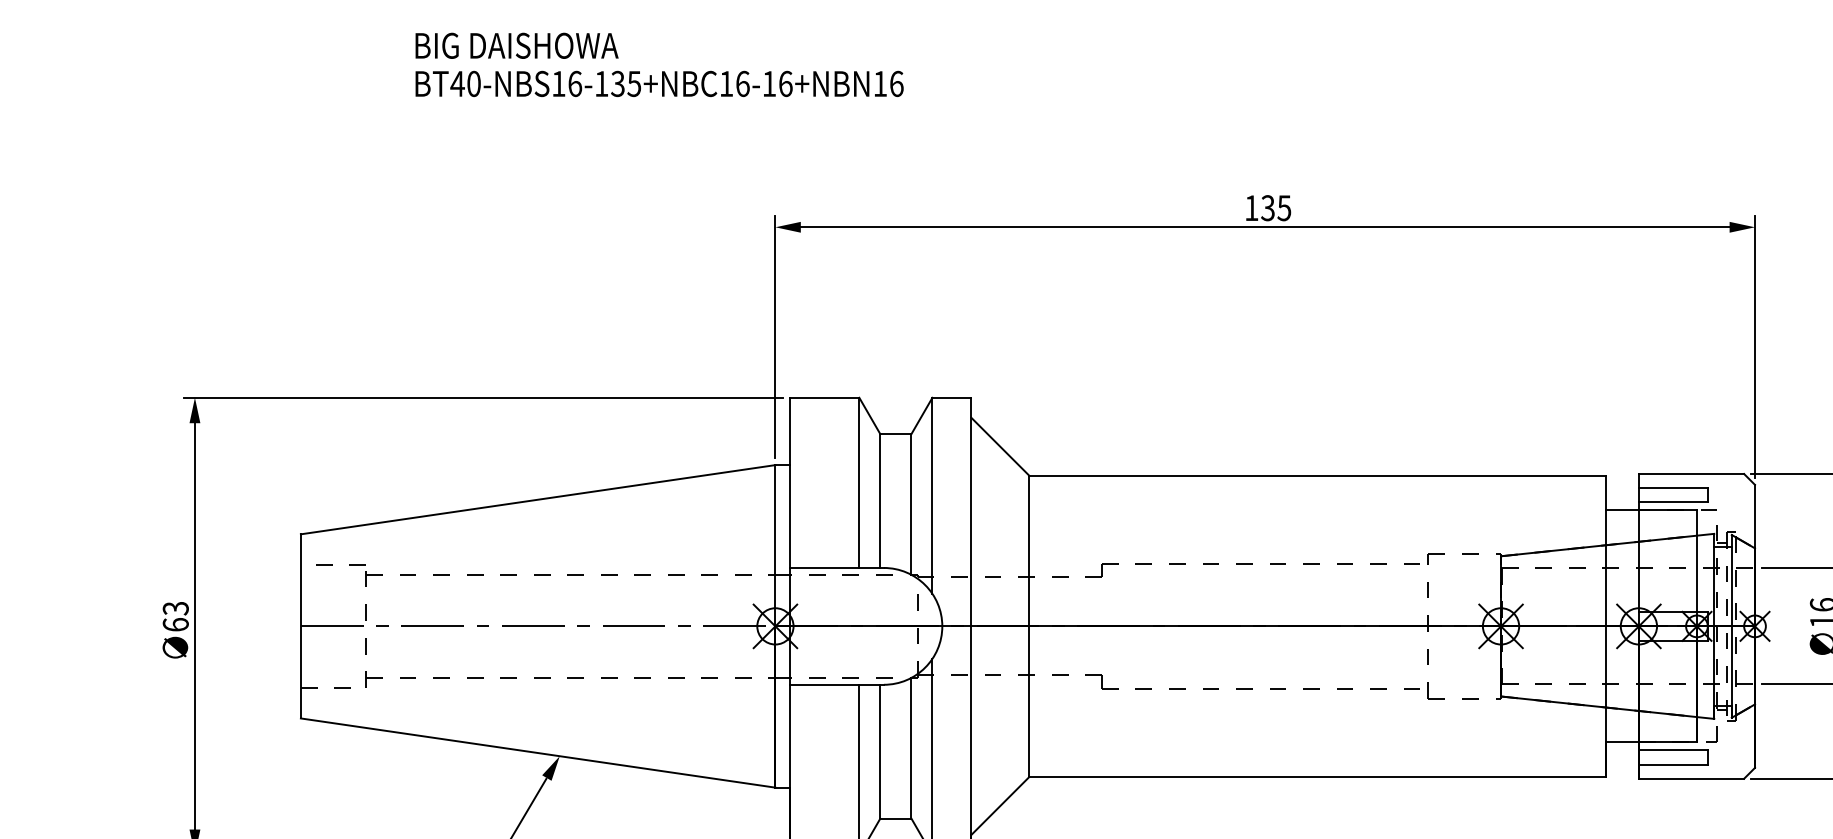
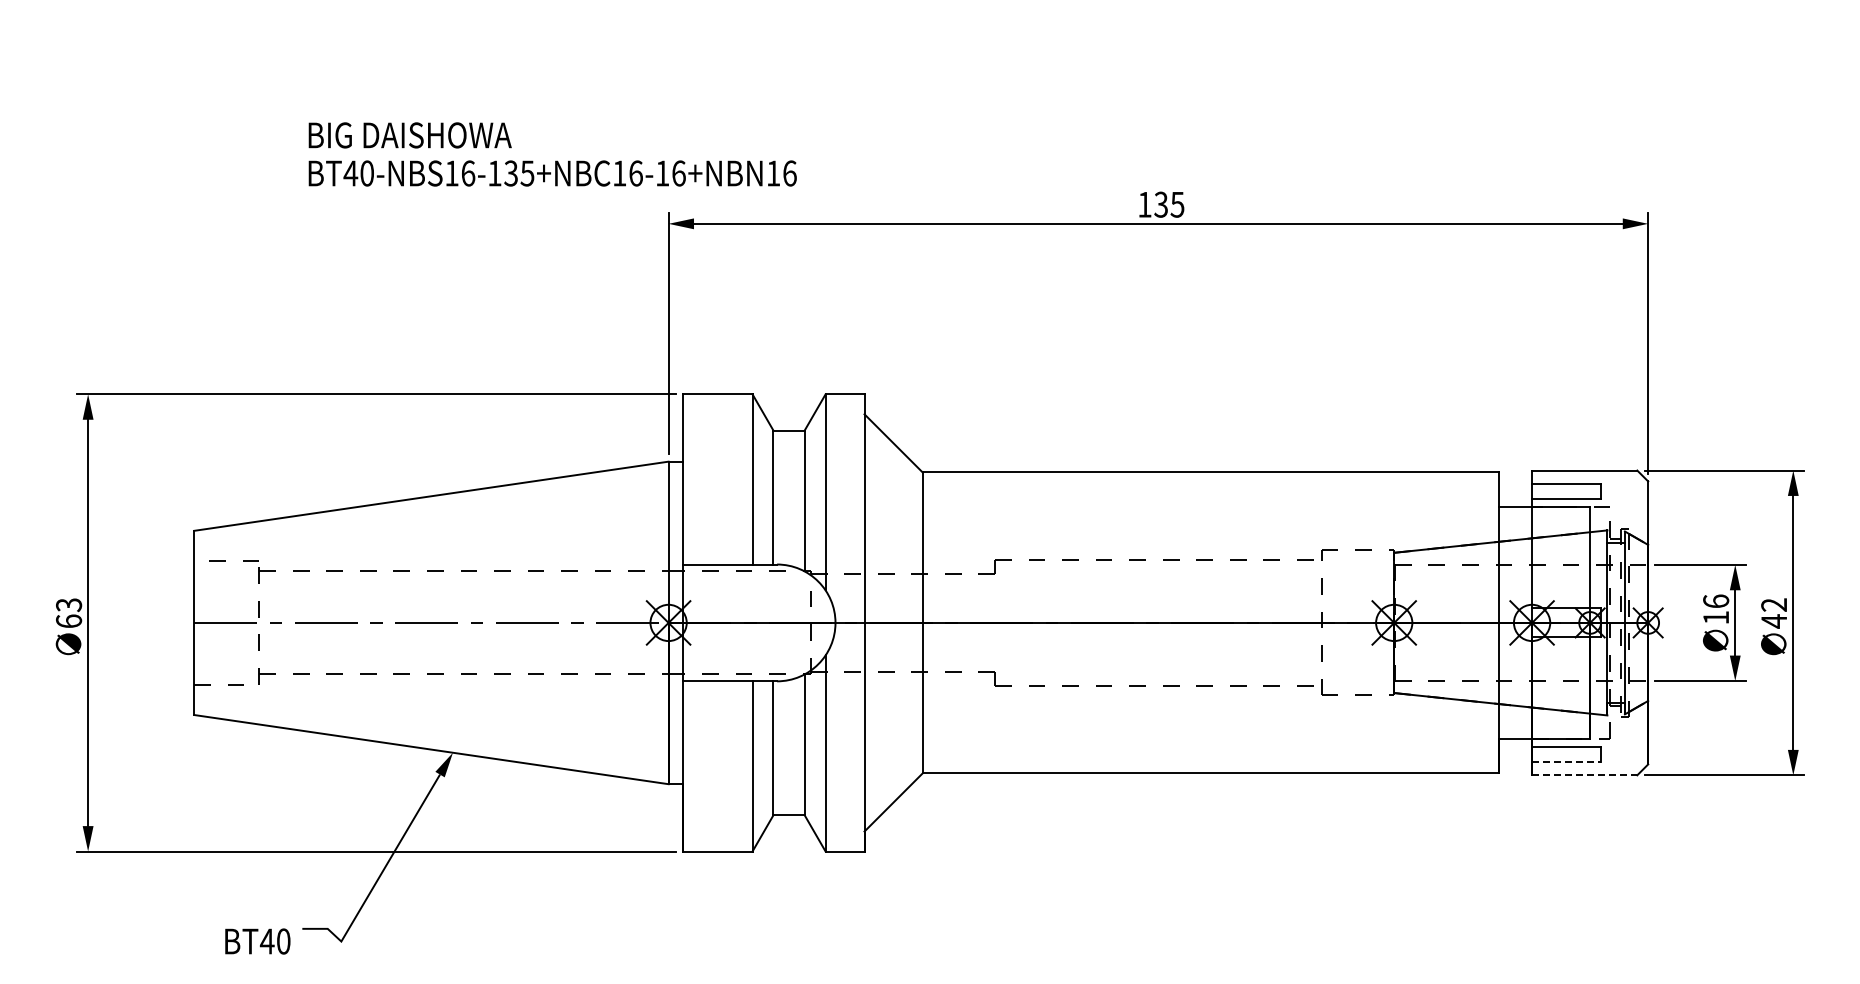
text: (659, 64) -> (552, 154), moved
line: (1674, 764) -> (1567, 761), solid -> dashed
line: (1691, 778) -> (1584, 775), solid -> dashed

